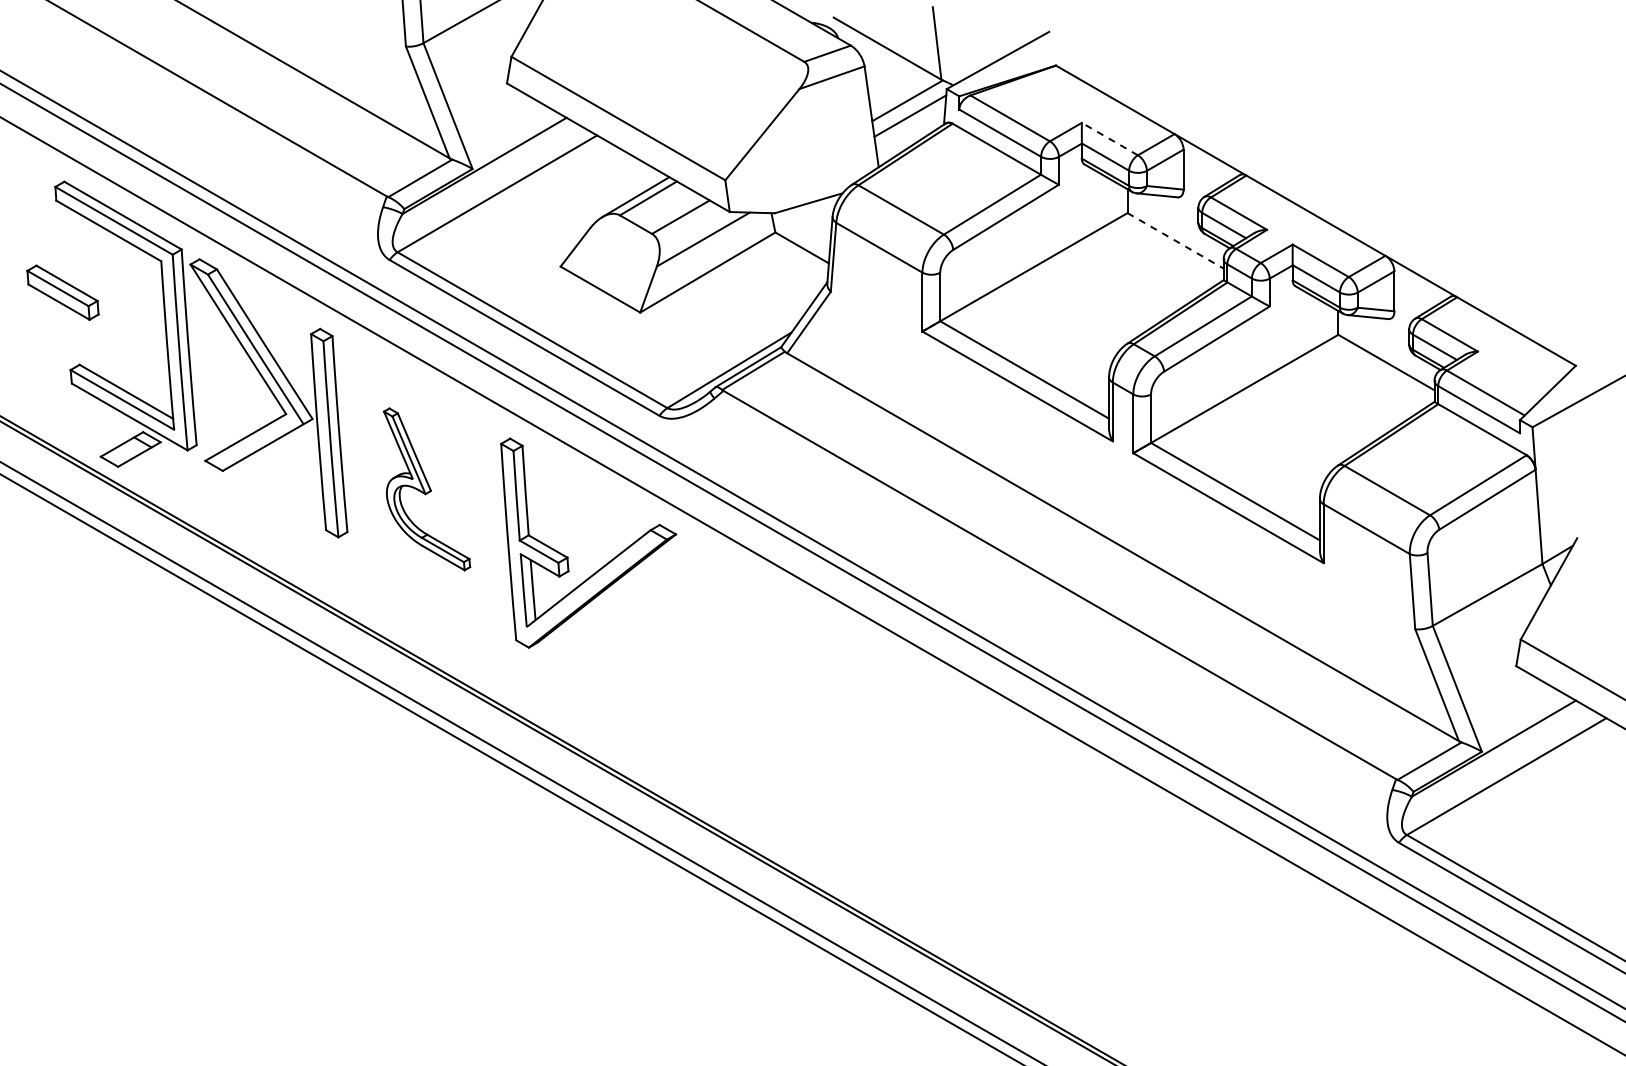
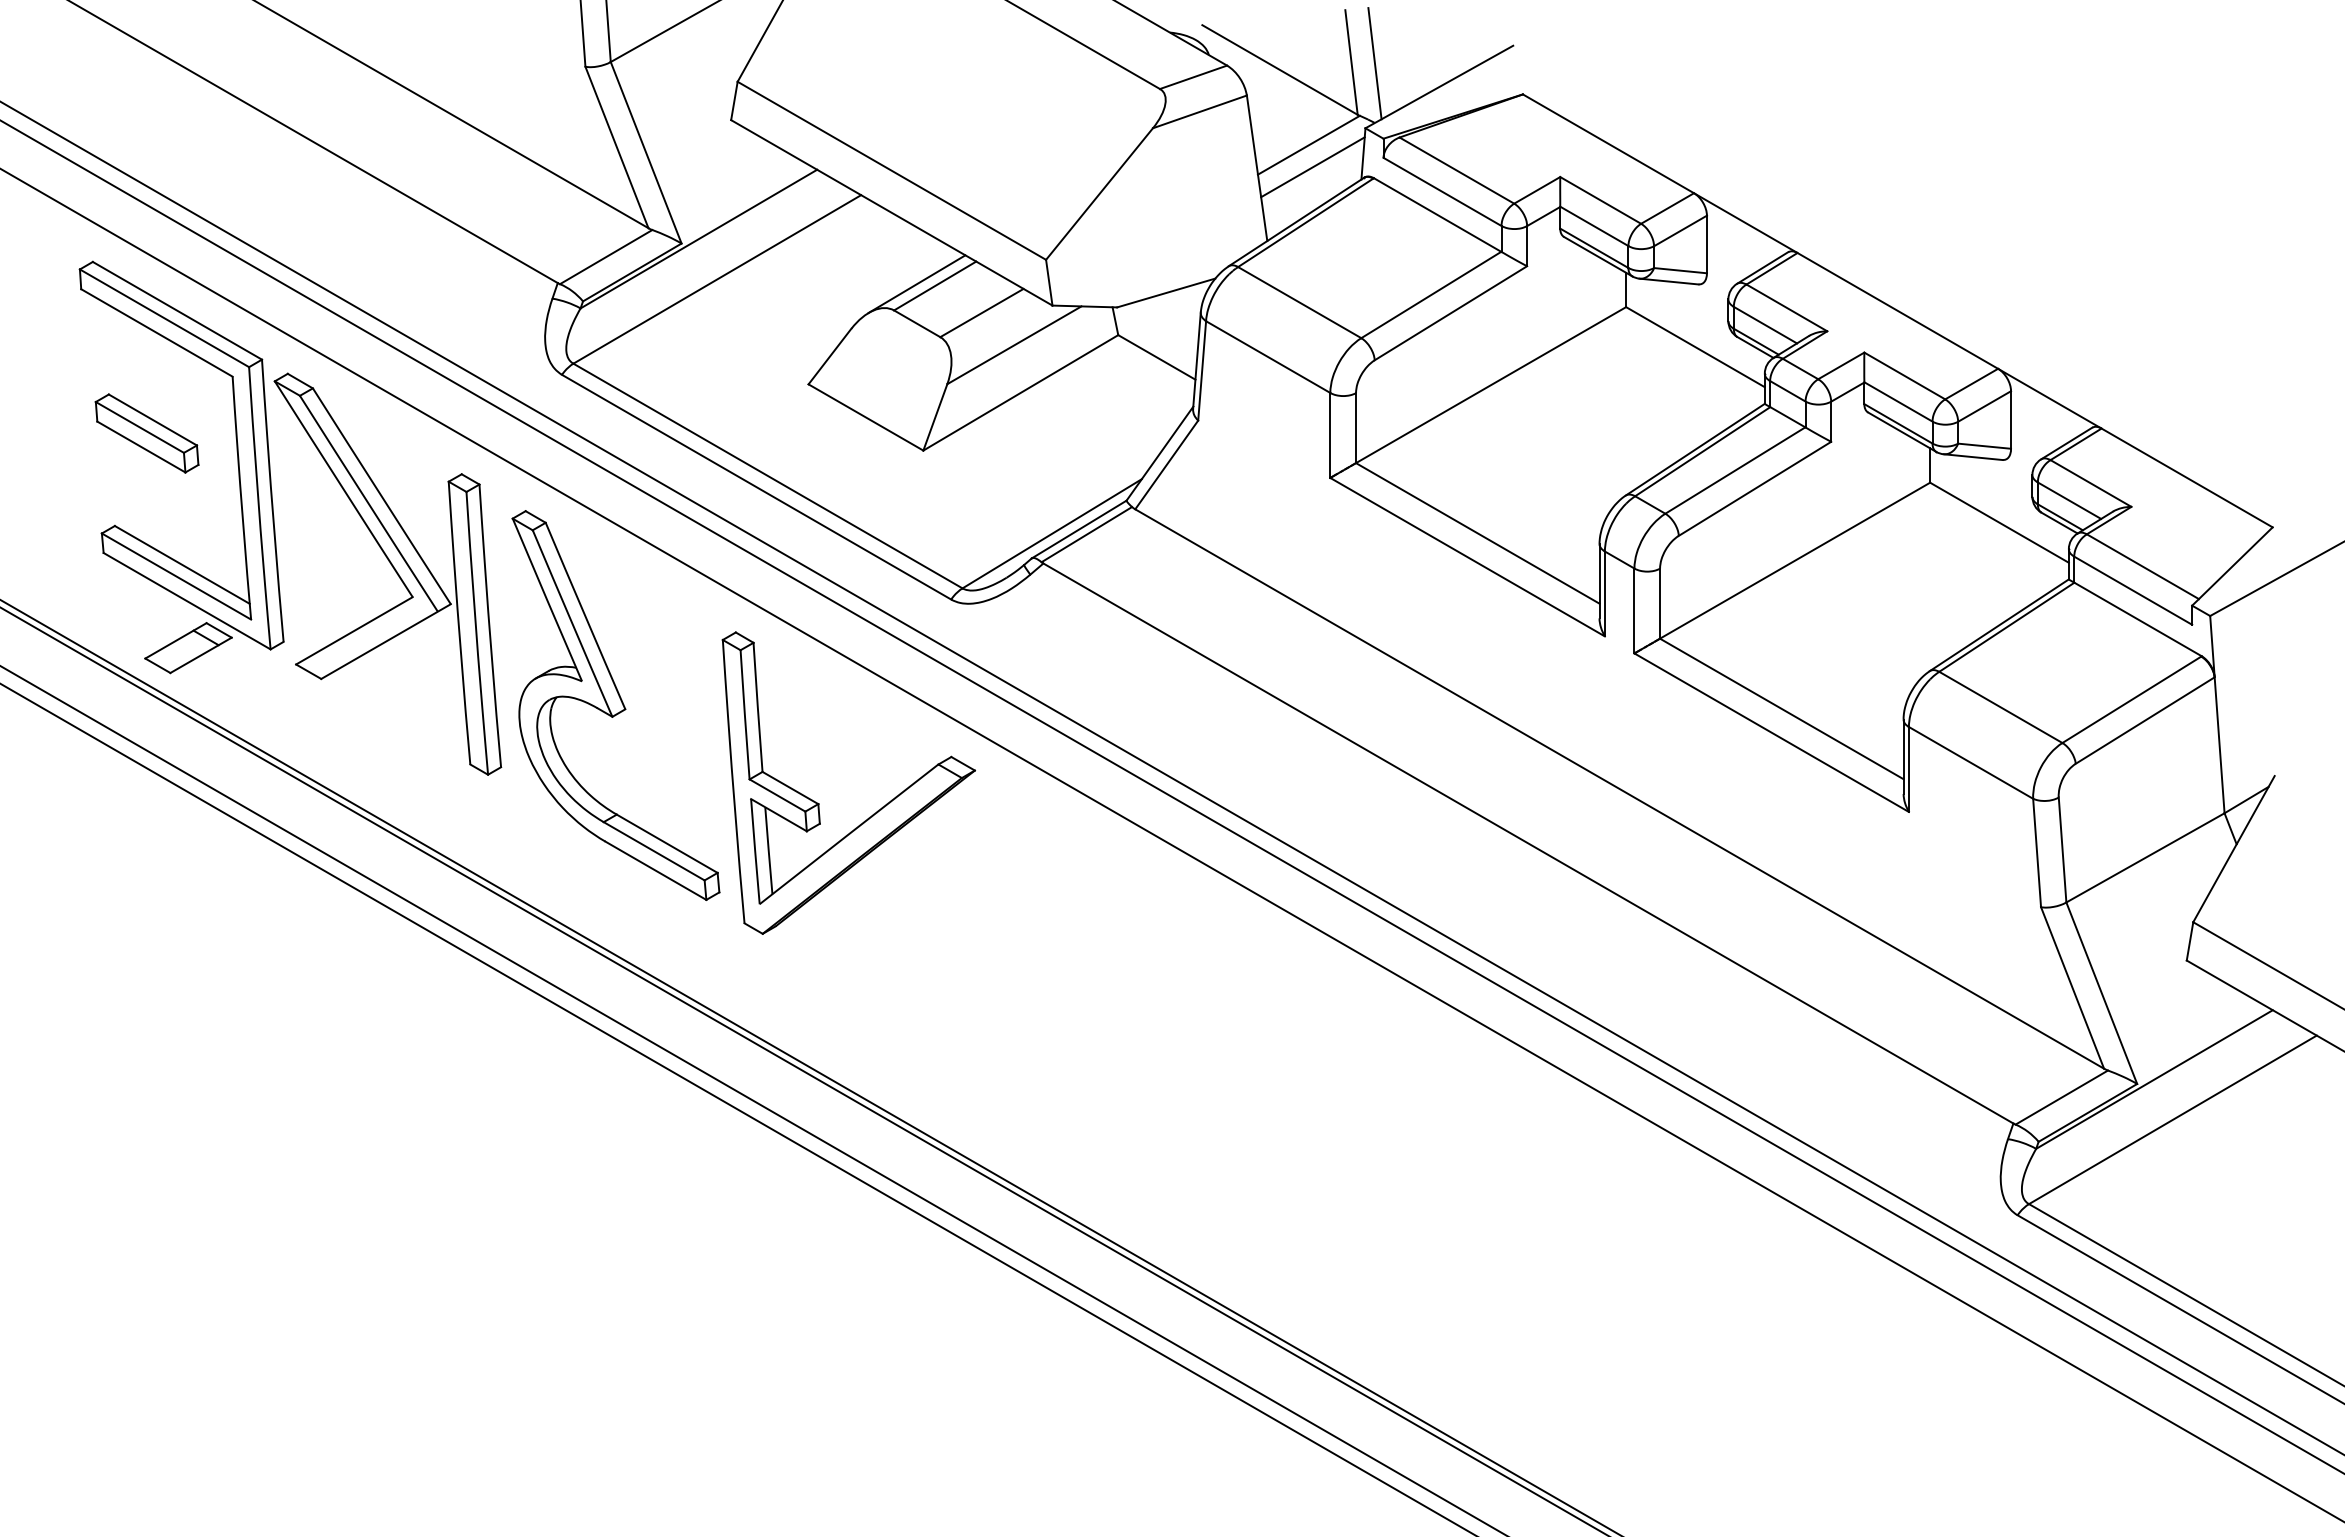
line: (952, 43) -> (1373, 62), added
line: (1109, 138) -> (1600, 199), dashed -> solid
line: (1175, 240) -> (1695, 346), dashed -> solid
part: (62, 292) -> (146, 433), moved
part: (426, 489) -> (615, 705), size x1.67

